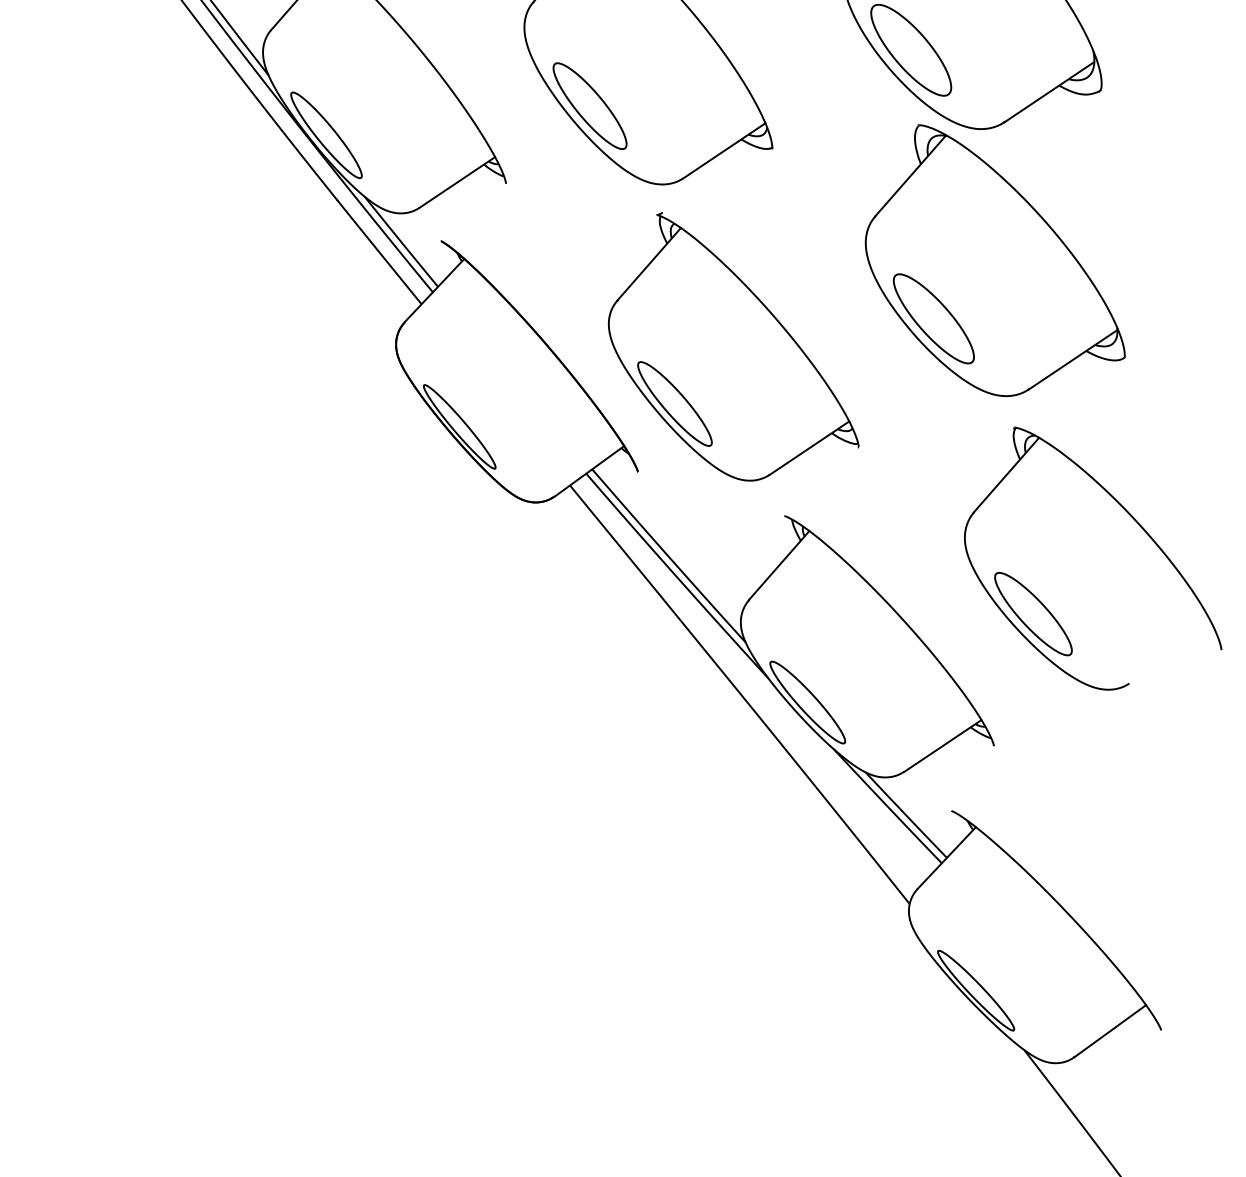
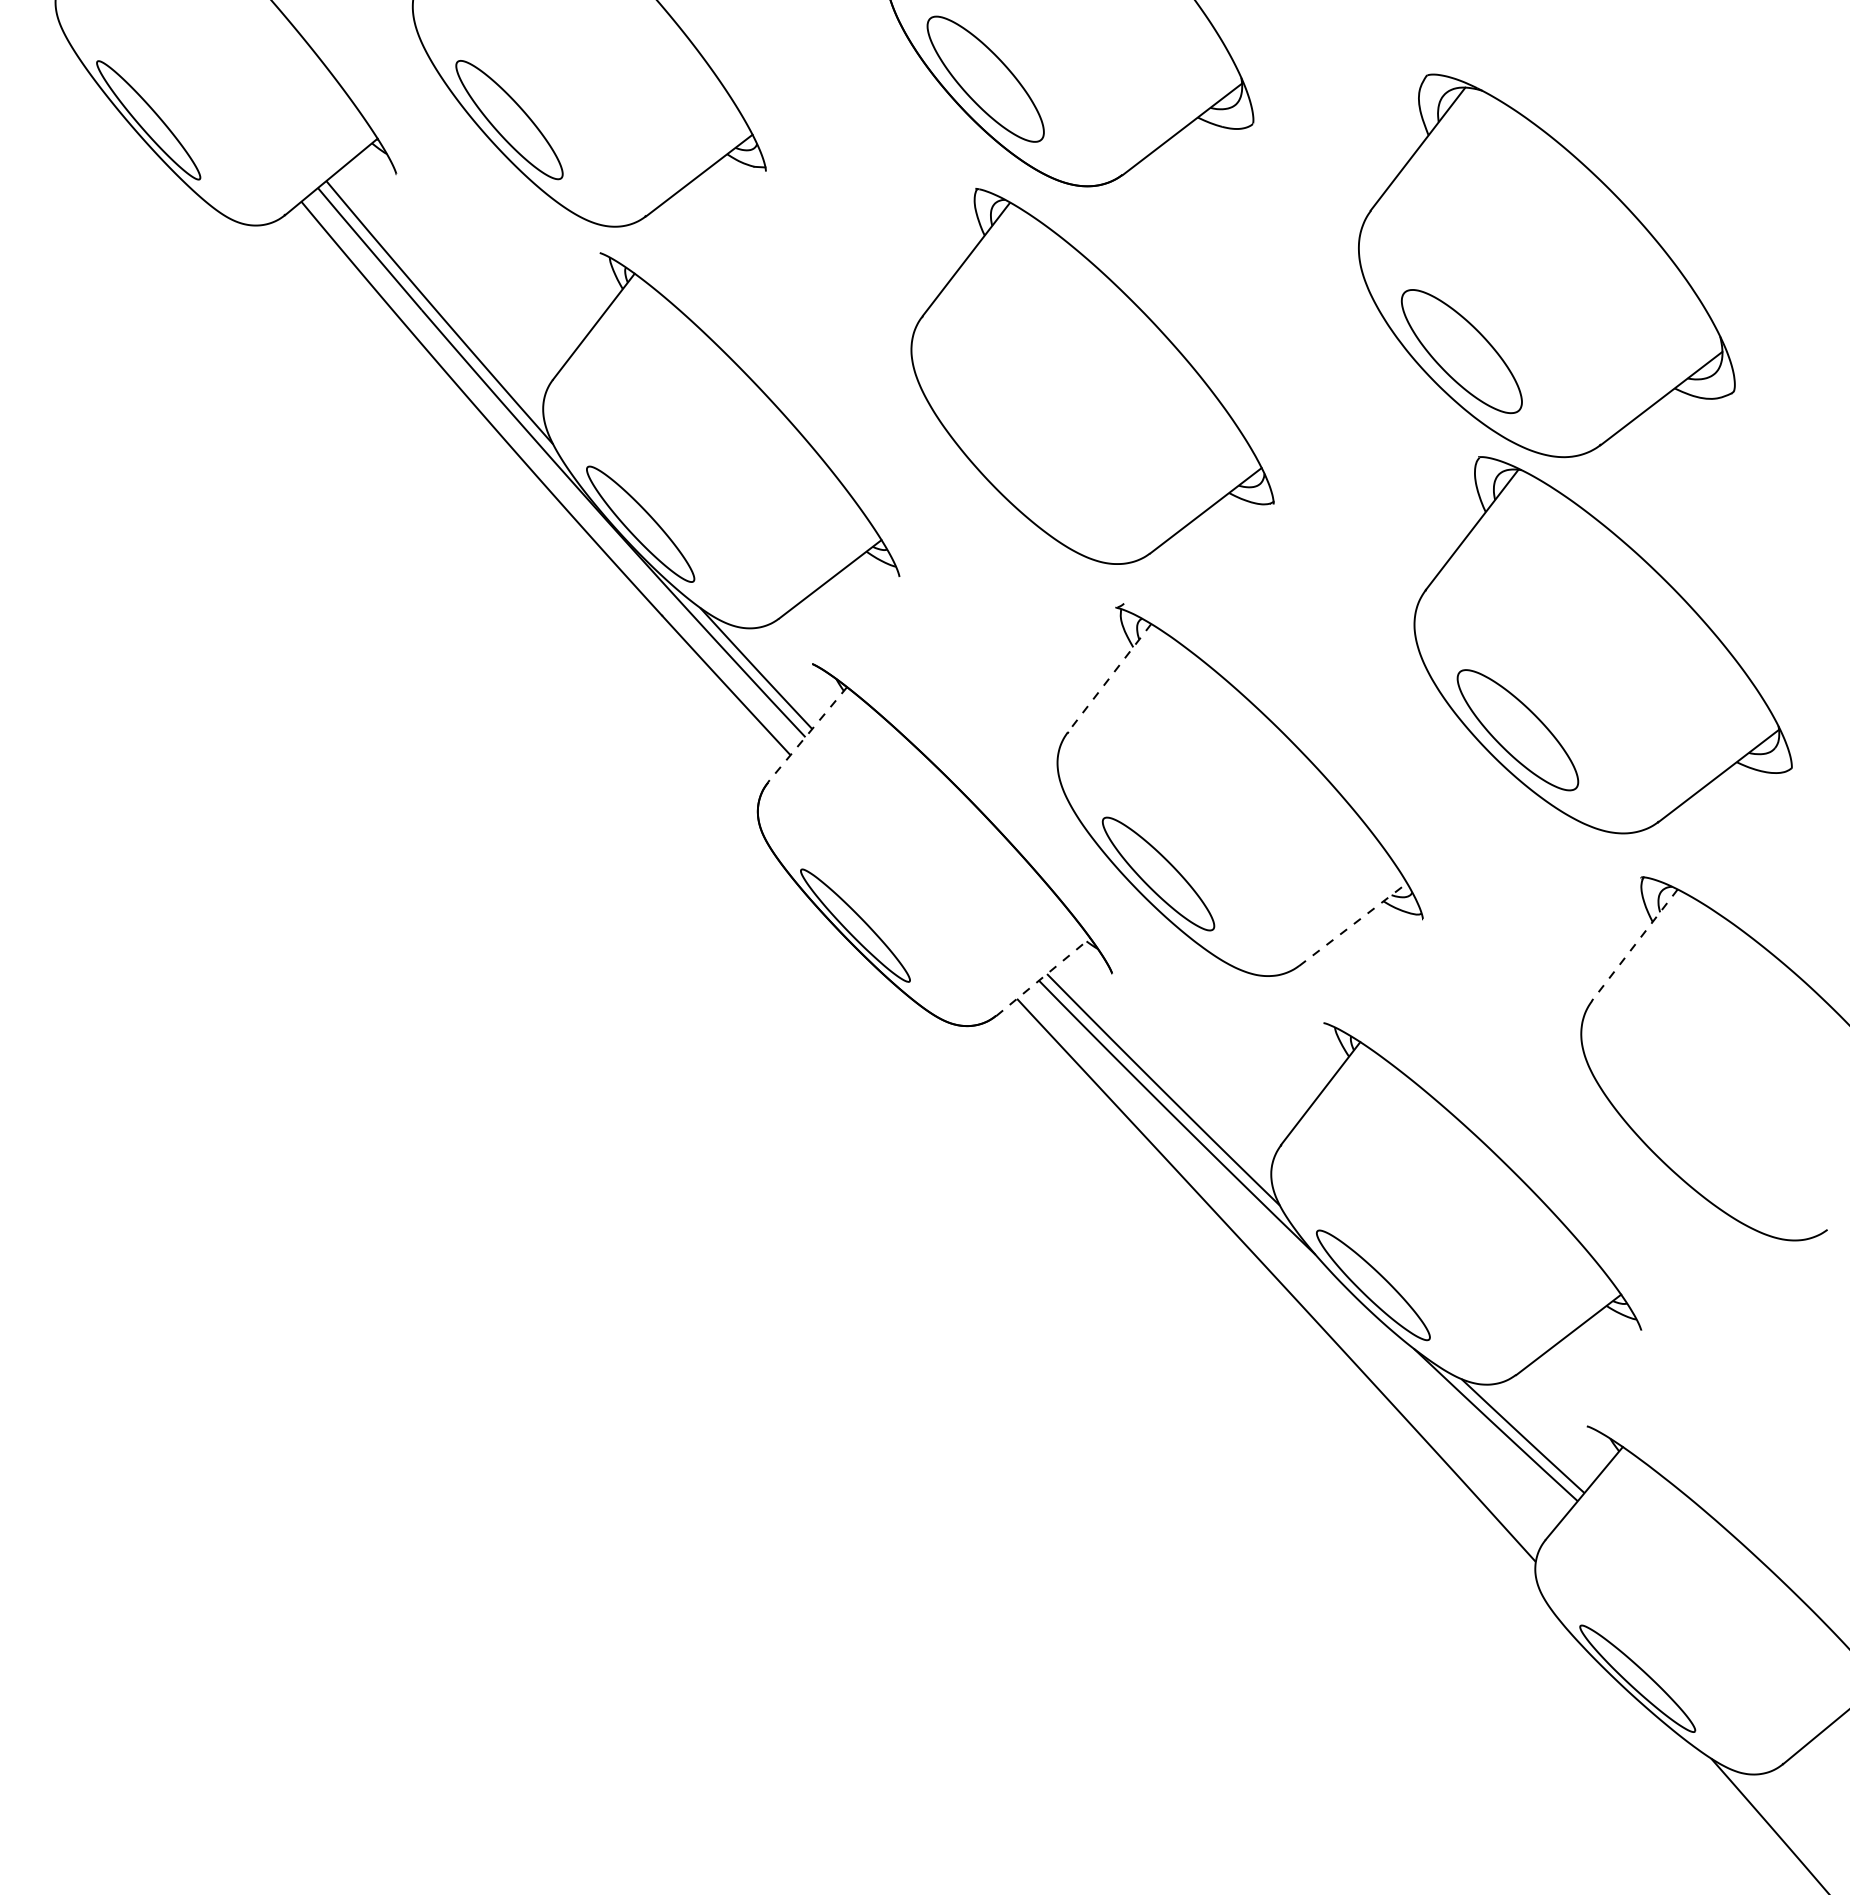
part: (589, 106) -> (1011, 459), removed
line: (649, 264) -> (1109, 678), solid -> dashed
line: (434, 290) -> (807, 734), solid -> dashed
line: (809, 448) -> (1353, 924), solid -> dashed
line: (589, 471) -> (1043, 977), solid -> dashed
line: (1006, 475) -> (1634, 945), solid -> dashed
part: (1033, 613) -> (1685, 1139), removed

